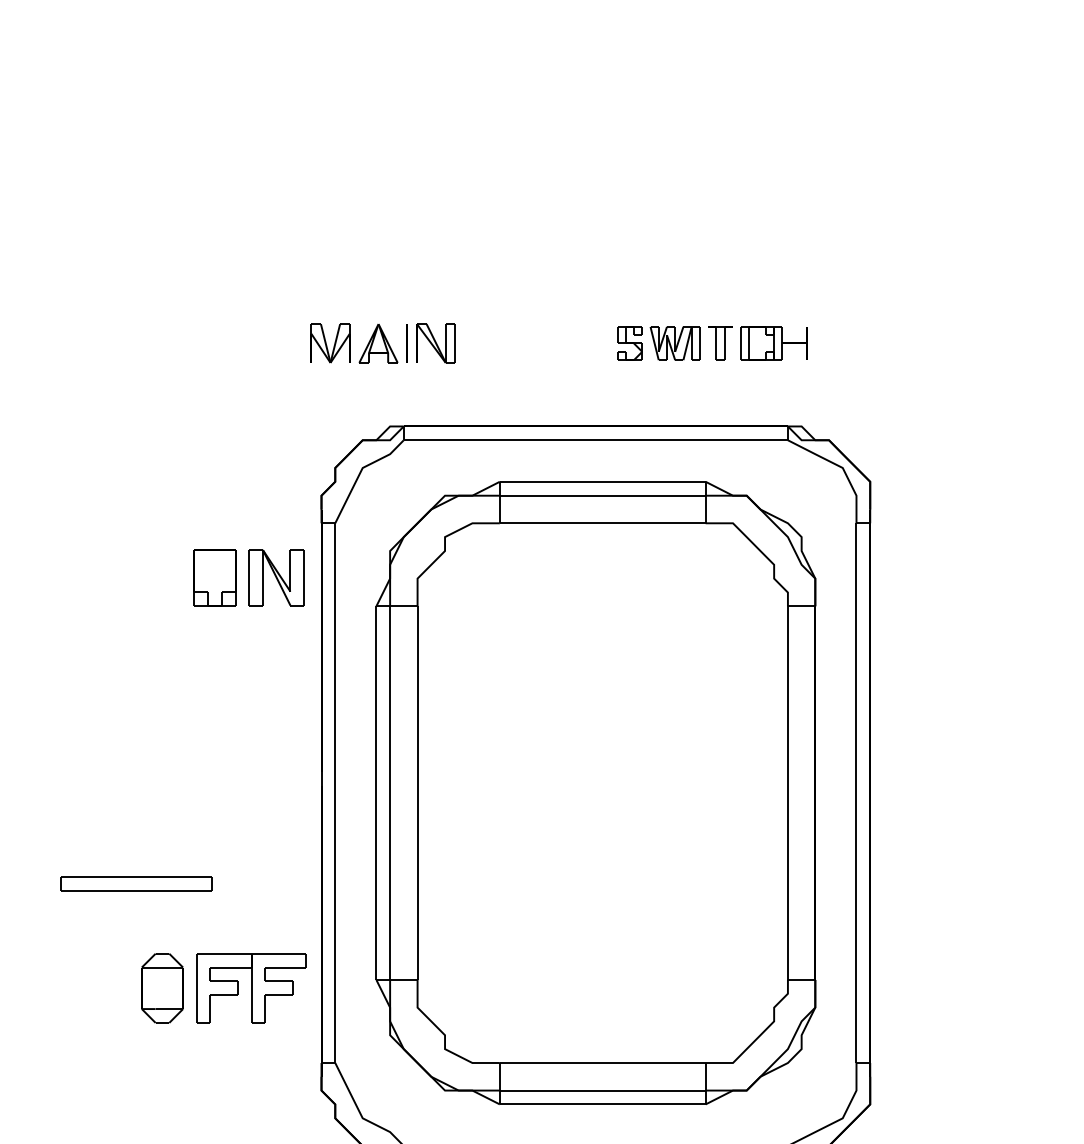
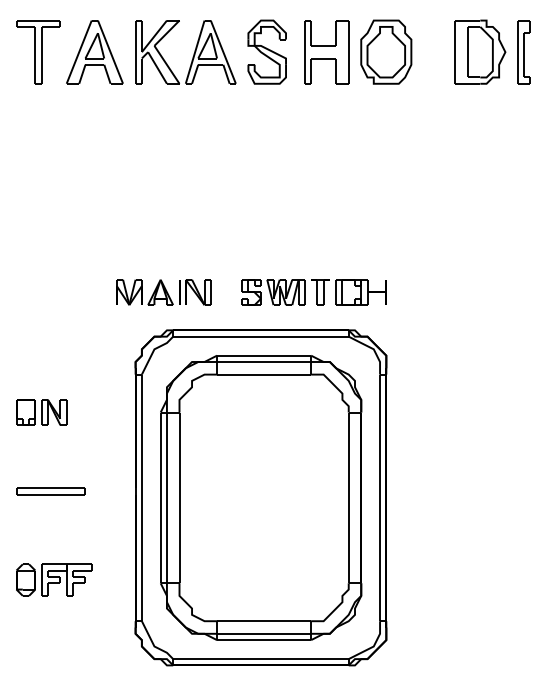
part: (382, 343) -> (163, 292), size x1.43
part: (710, 343) -> (313, 292), size x1.67
part: (249, 577) -> (41, 412), moved
part: (135, 884) -> (50, 491), moved
part: (224, 987) -> (54, 579), moved

